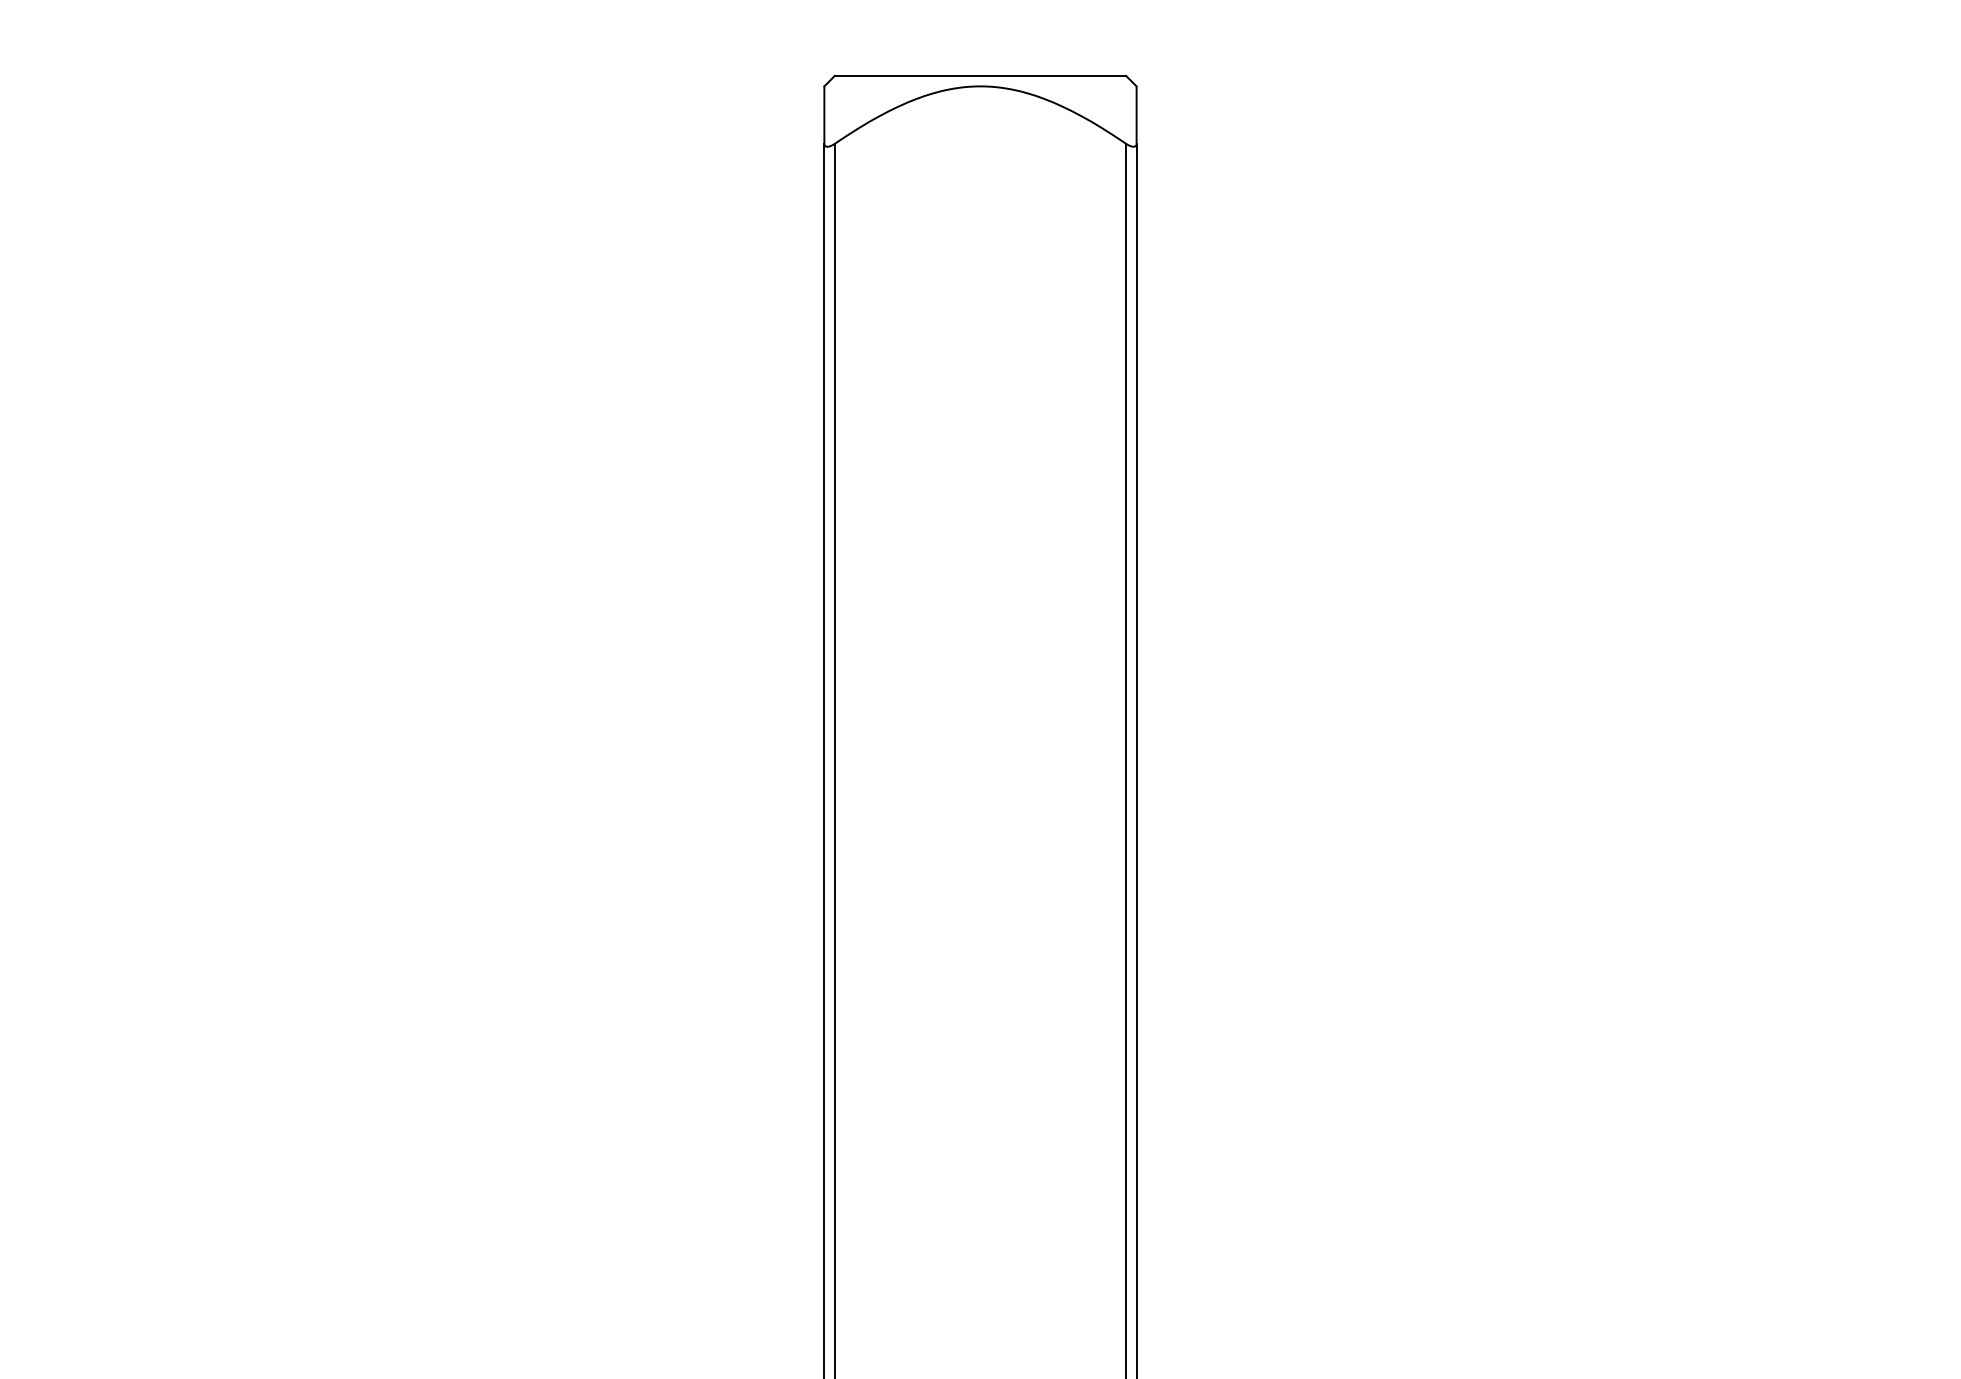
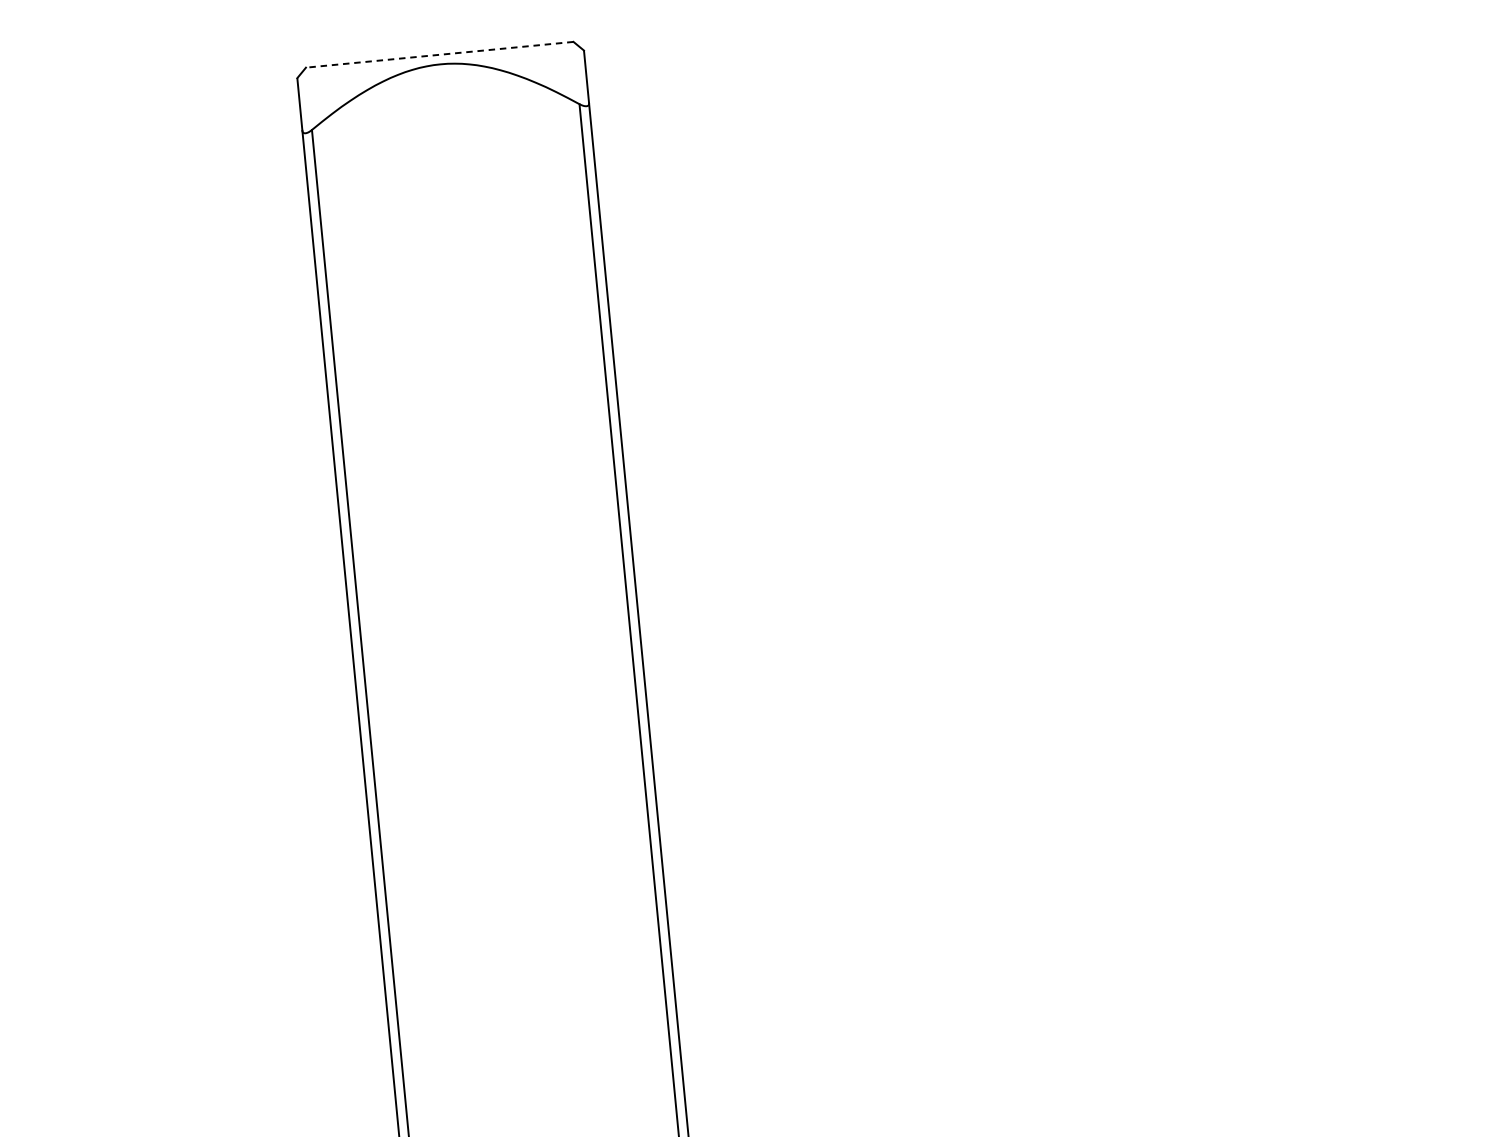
line: (980, 75) -> (439, 54), solid -> dashed

